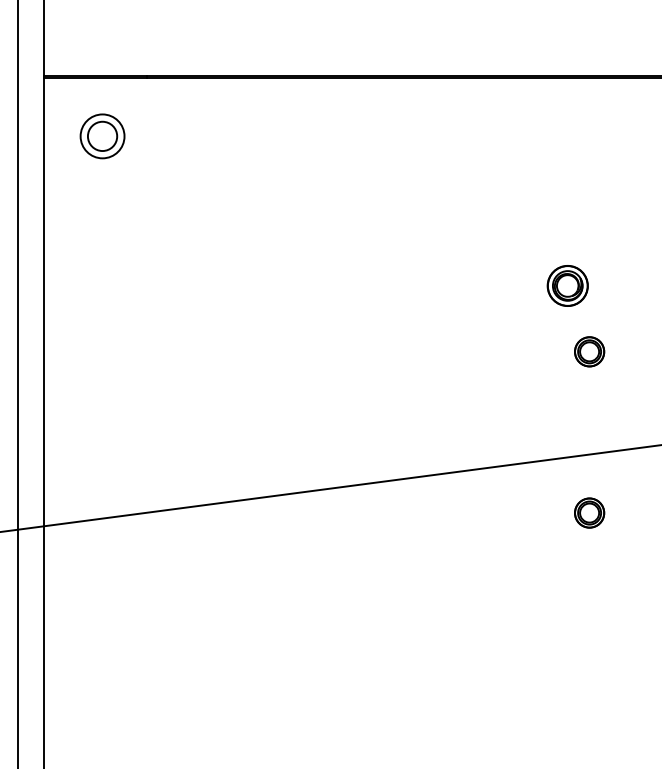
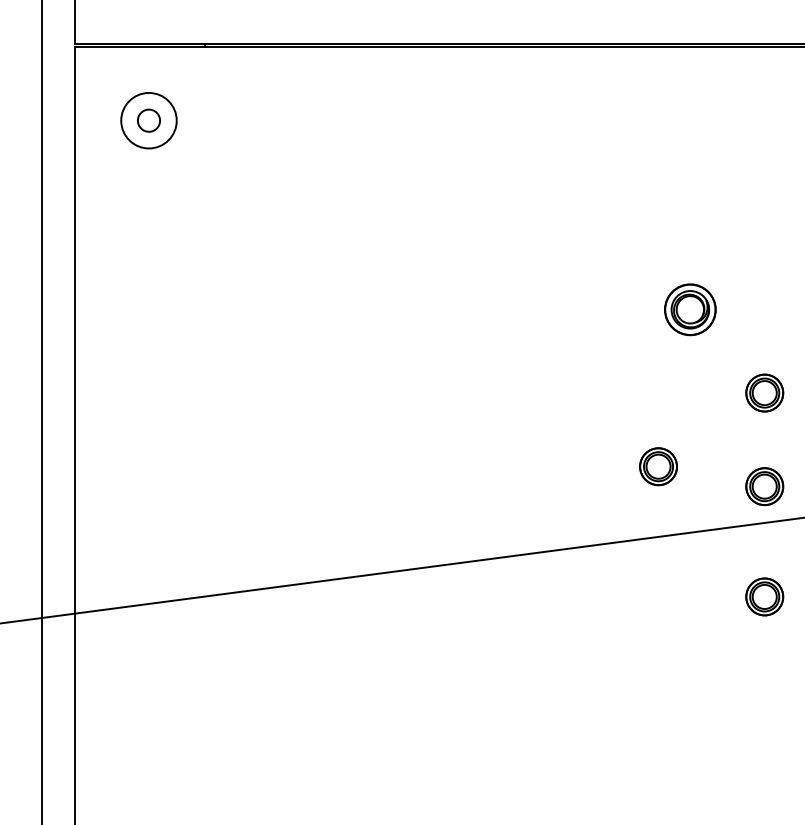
circle: (102, 136) -> (148, 120), size x0.6
part: (567, 285) -> (690, 309), moved
part: (505, 409) -> (658, 465), added
part: (589, 425) -> (764, 486), added

